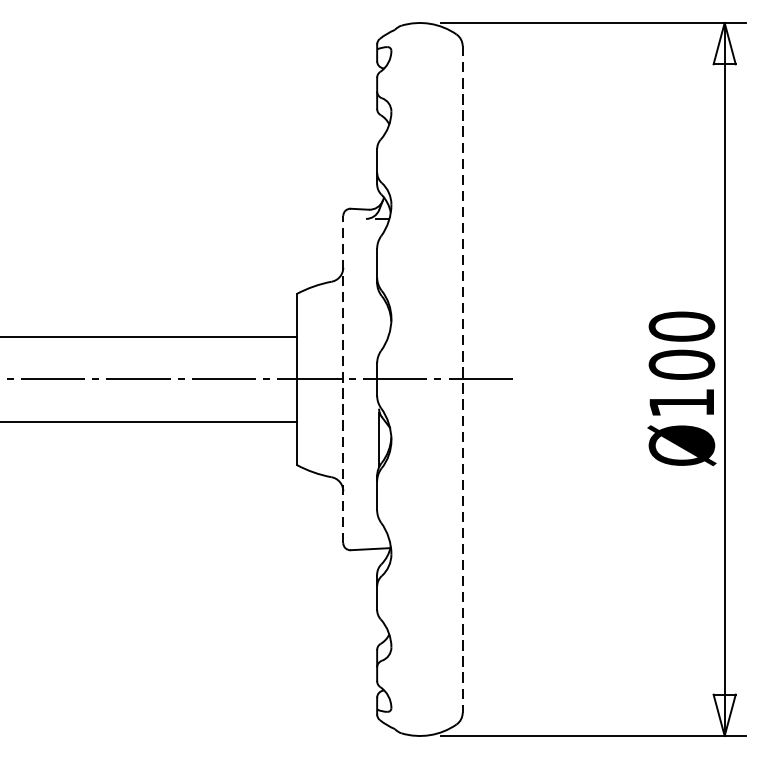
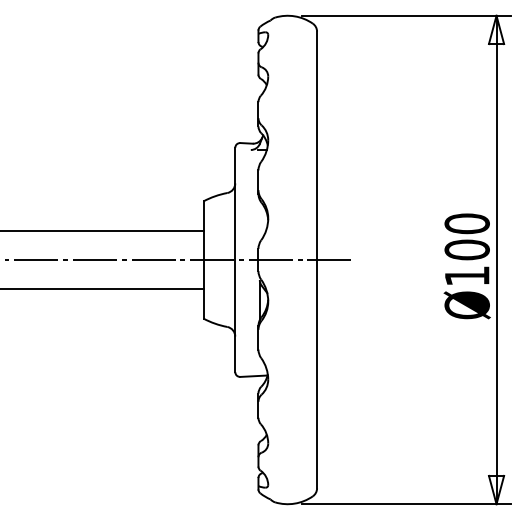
line: (343, 378) -> (235, 259), dashed -> solid
line: (463, 380) -> (317, 260), dashed -> solid

